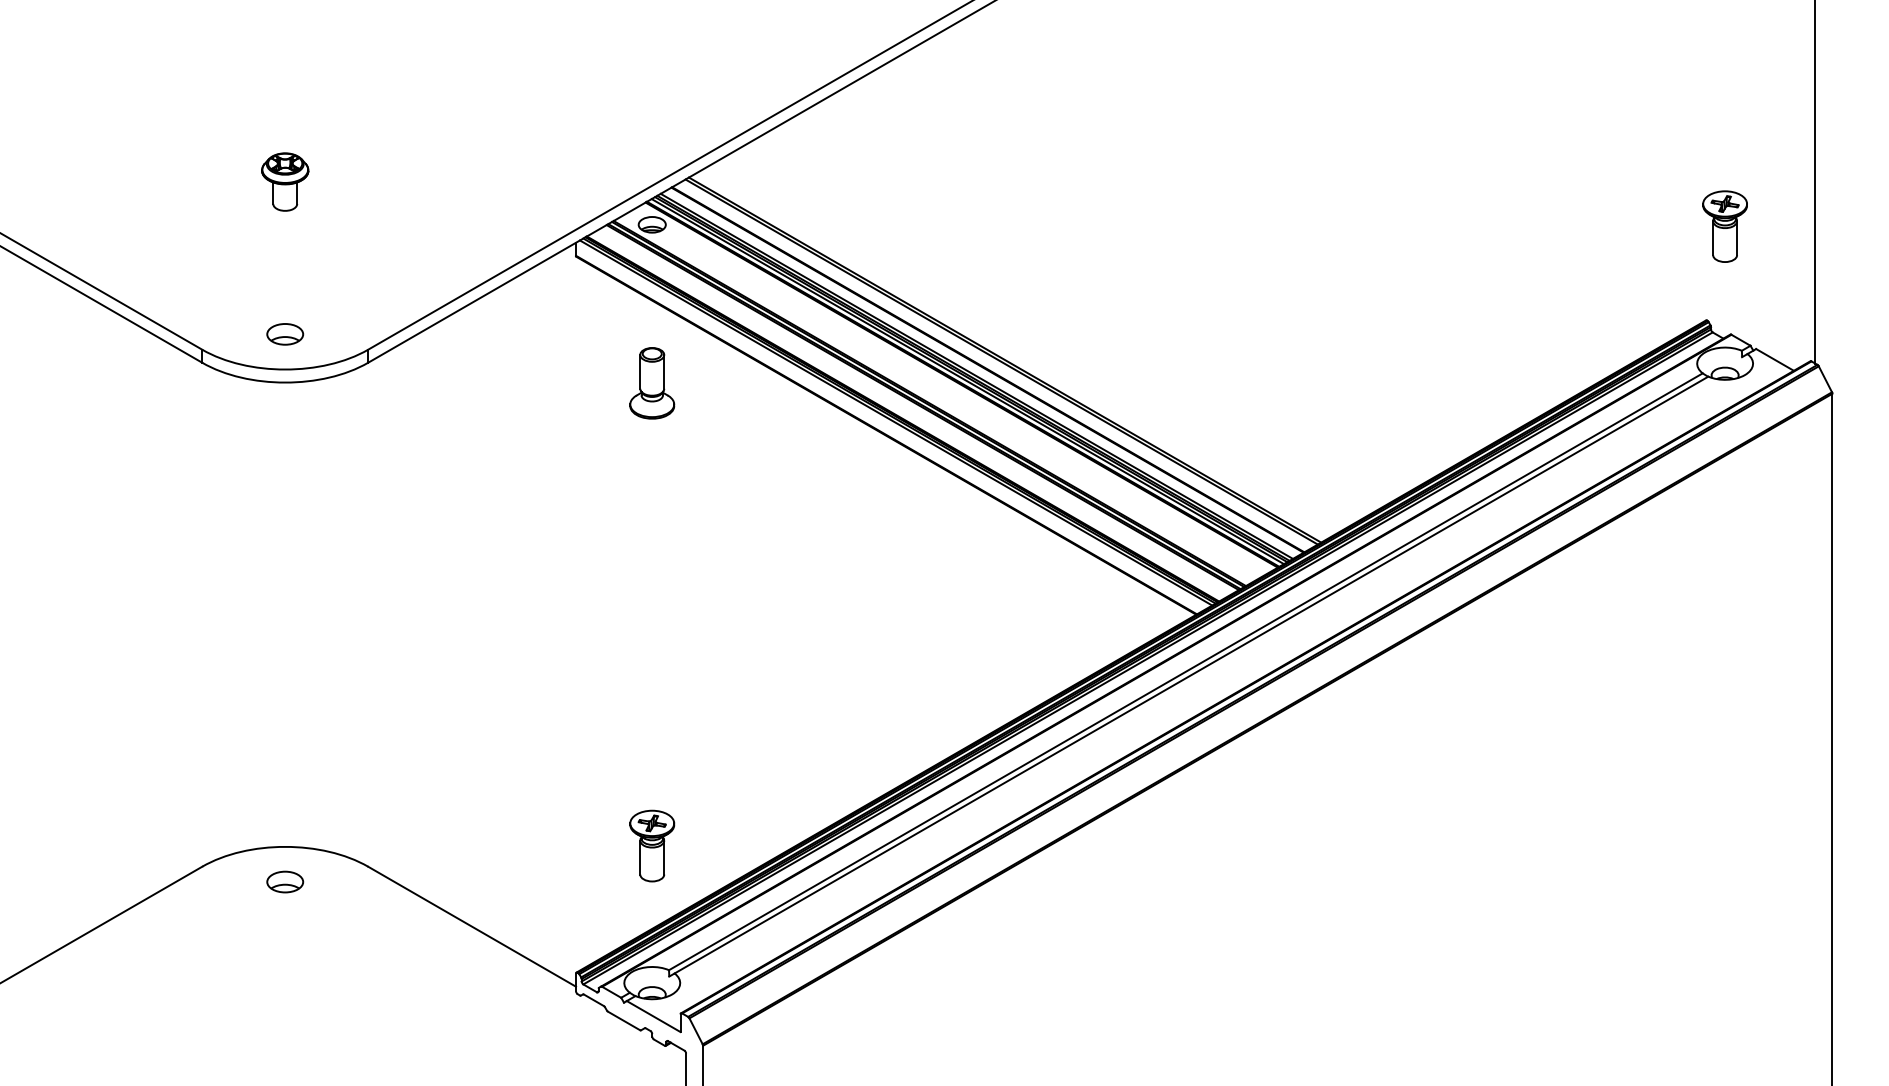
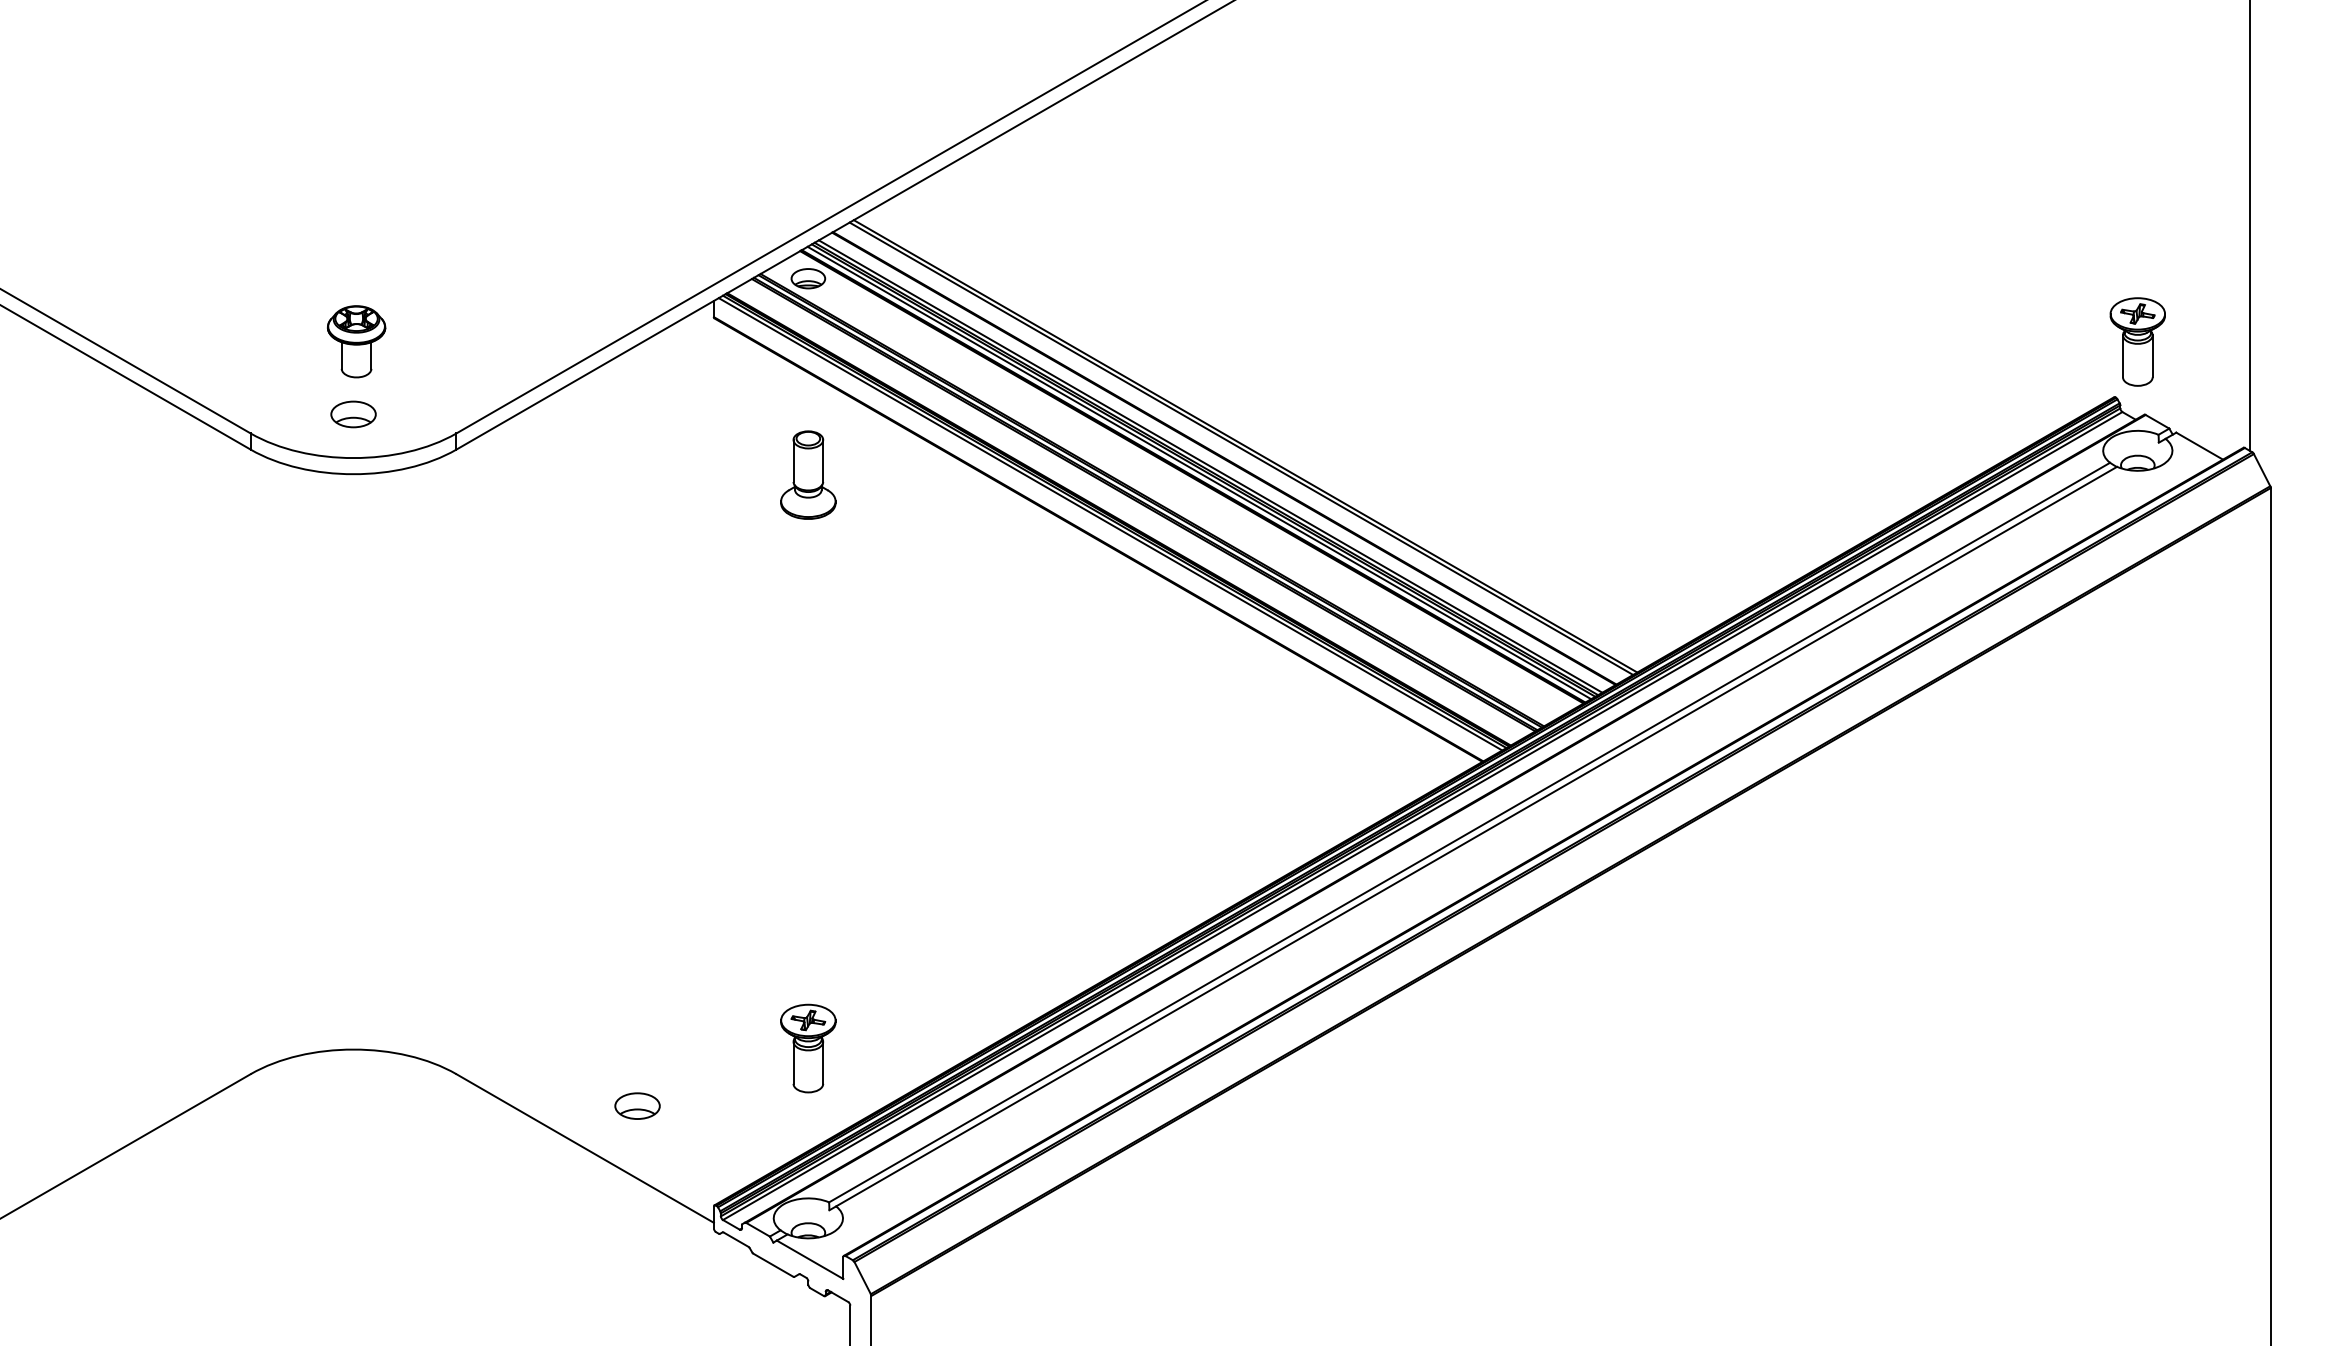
part: (285, 181) -> (356, 341), moved
part: (1724, 226) -> (2137, 341), moved
part: (285, 881) -> (637, 1105), moved

